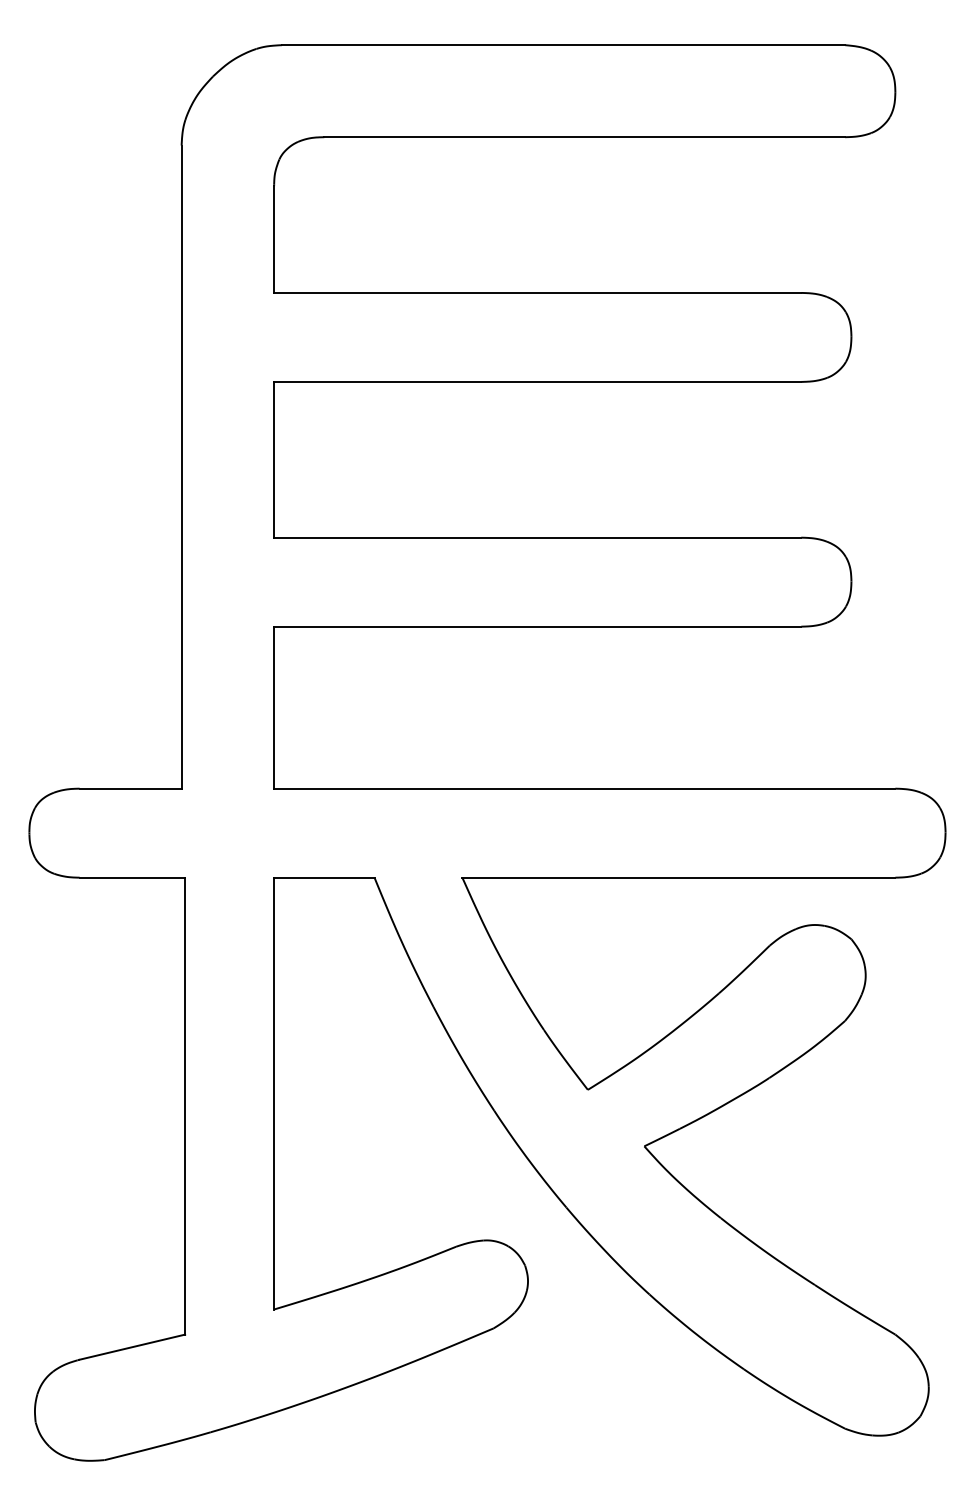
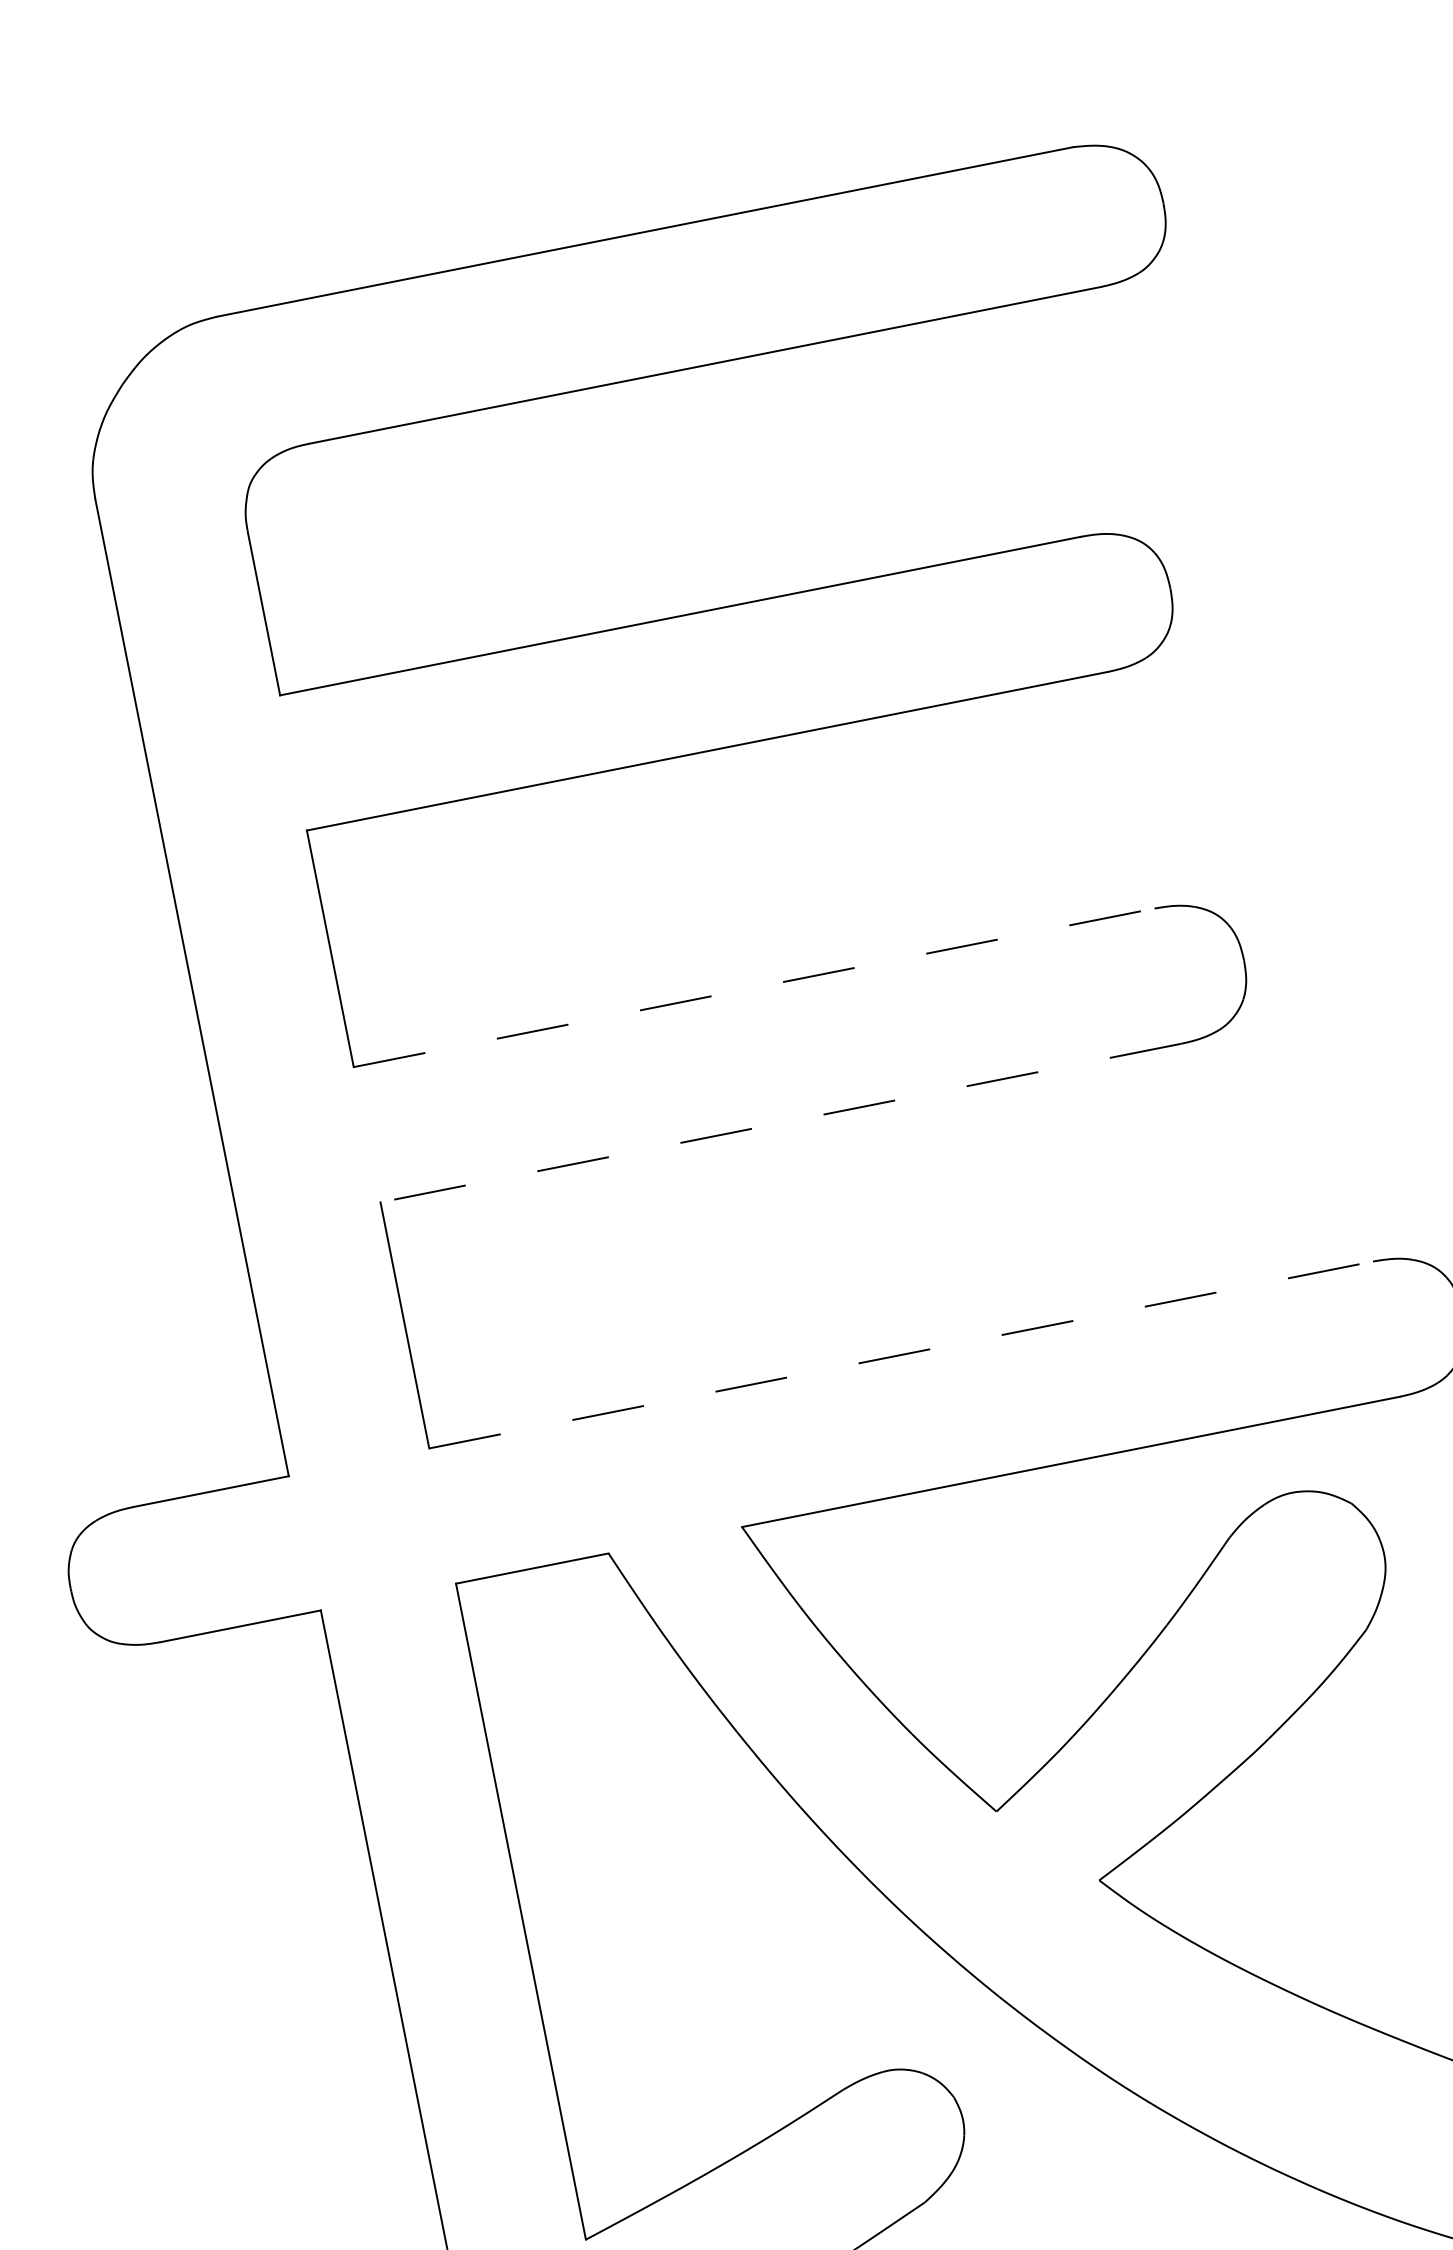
line: (537, 537) -> (753, 987), solid -> dashed
line: (537, 626) -> (780, 1122), solid -> dashed
line: (584, 788) -> (900, 1354), solid -> dashed

